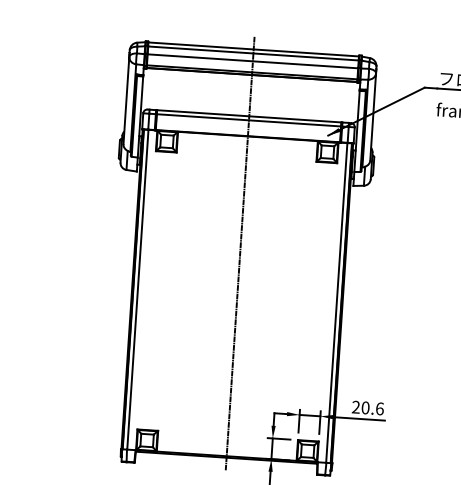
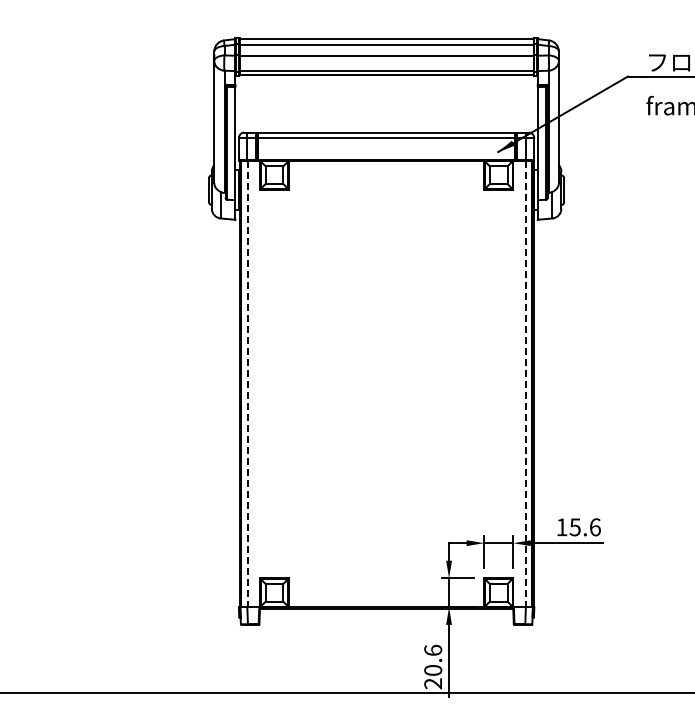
line: (240, 253) -> (386, 324), removed
line: (137, 290) -> (247, 384), solid -> dashed
line: (336, 303) -> (525, 384), solid -> dashed
text: (360, 407) -> (568, 527), 20.6 -> 15.6

